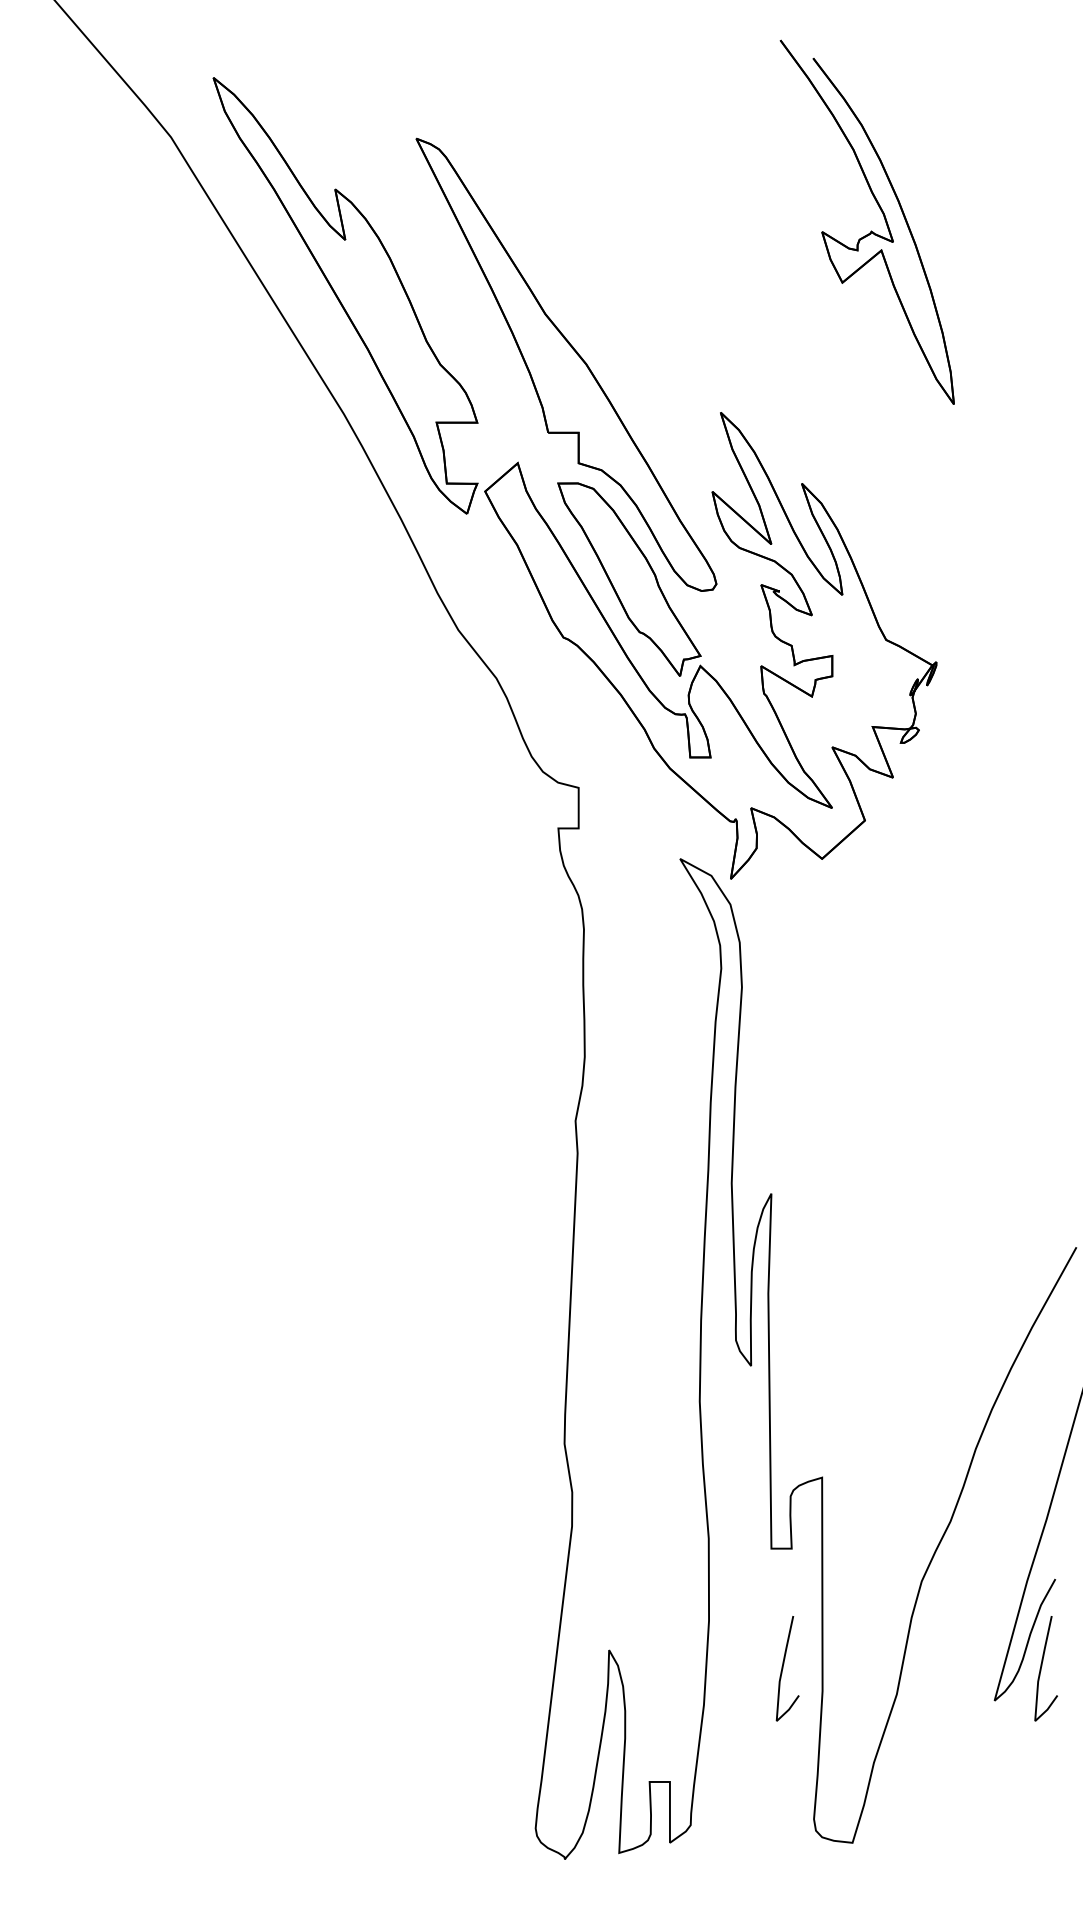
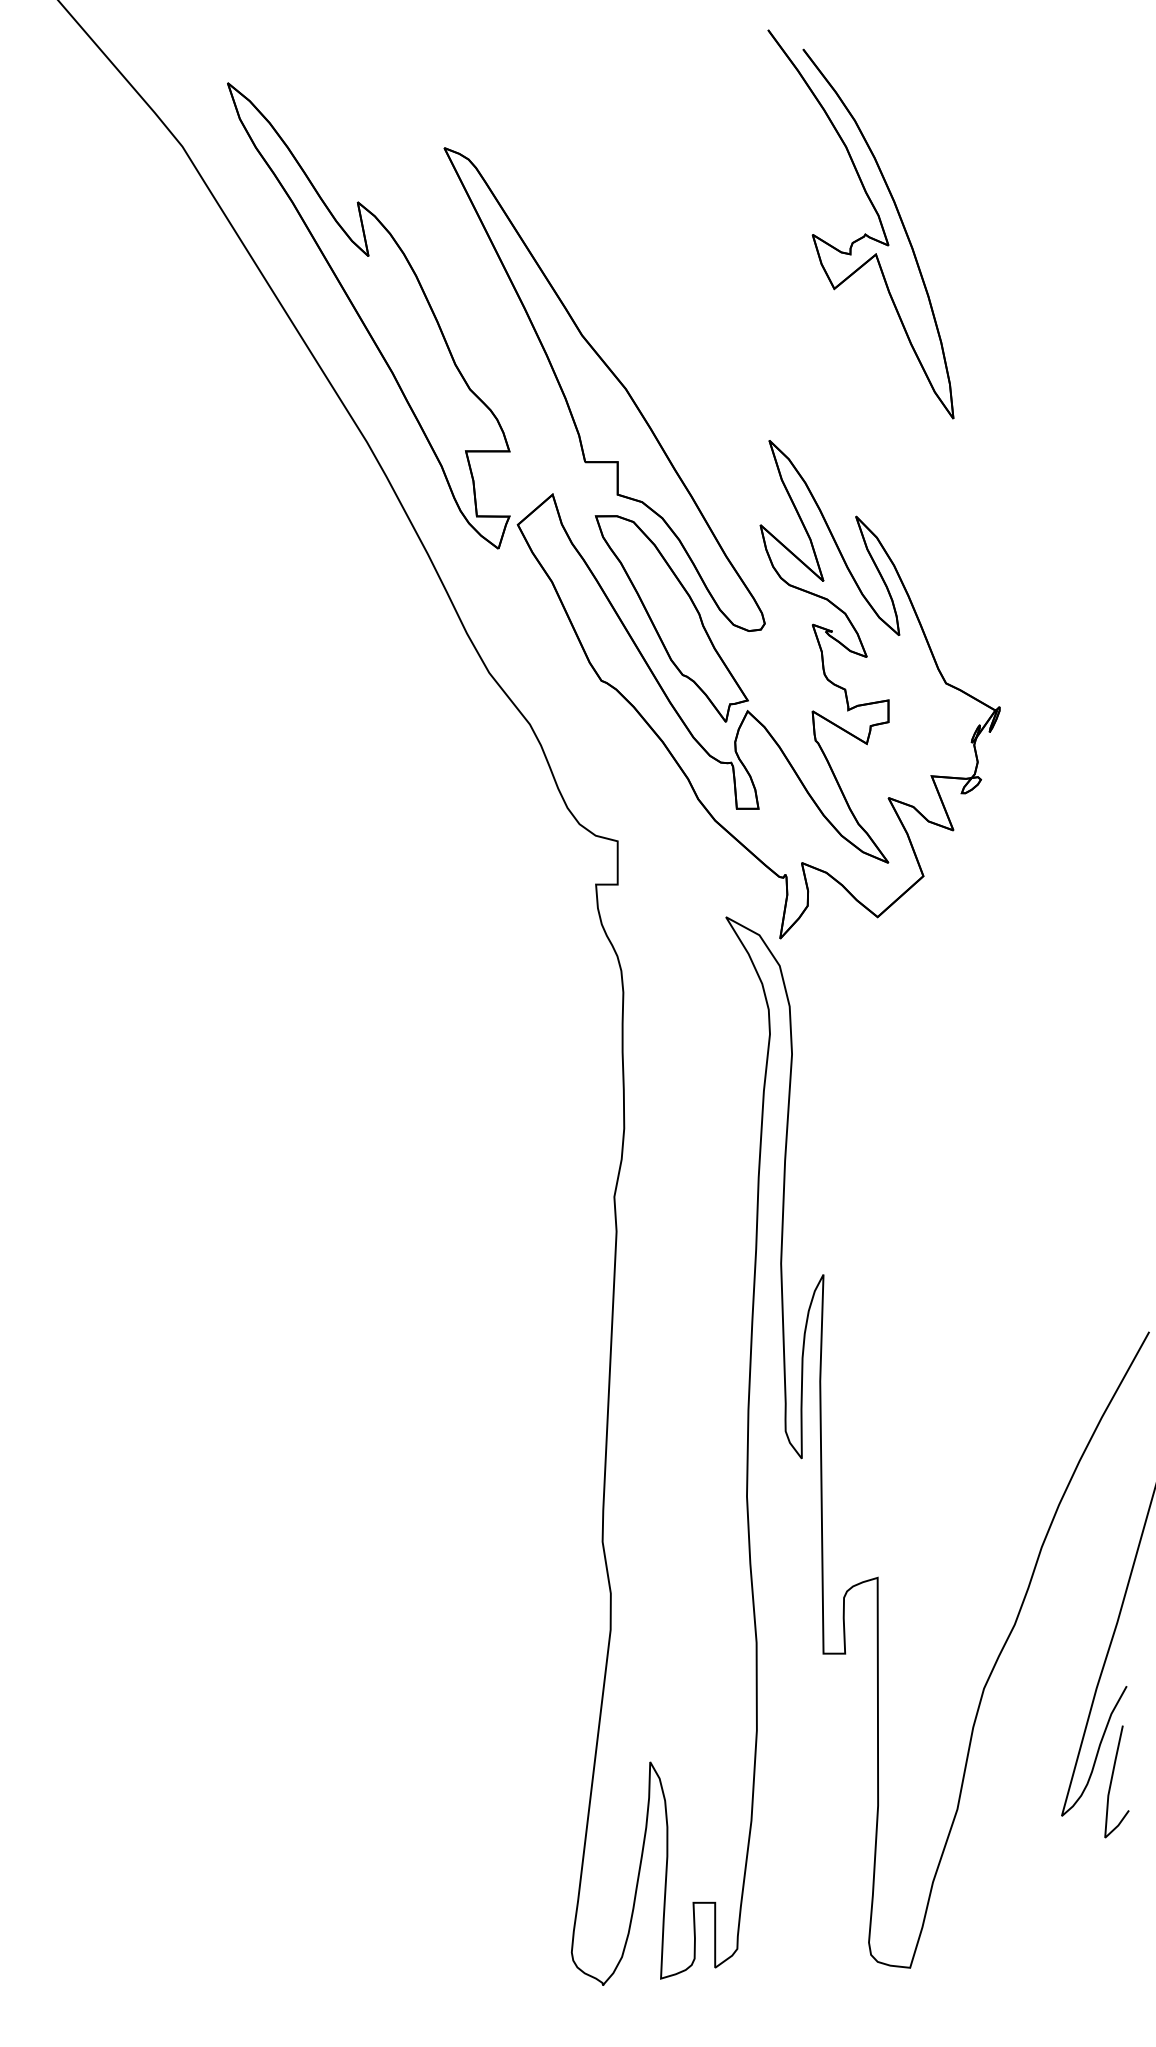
part: (870, 230) -> (864, 233), moved
curve: (783, 1668) -> (836, 1781), removed

